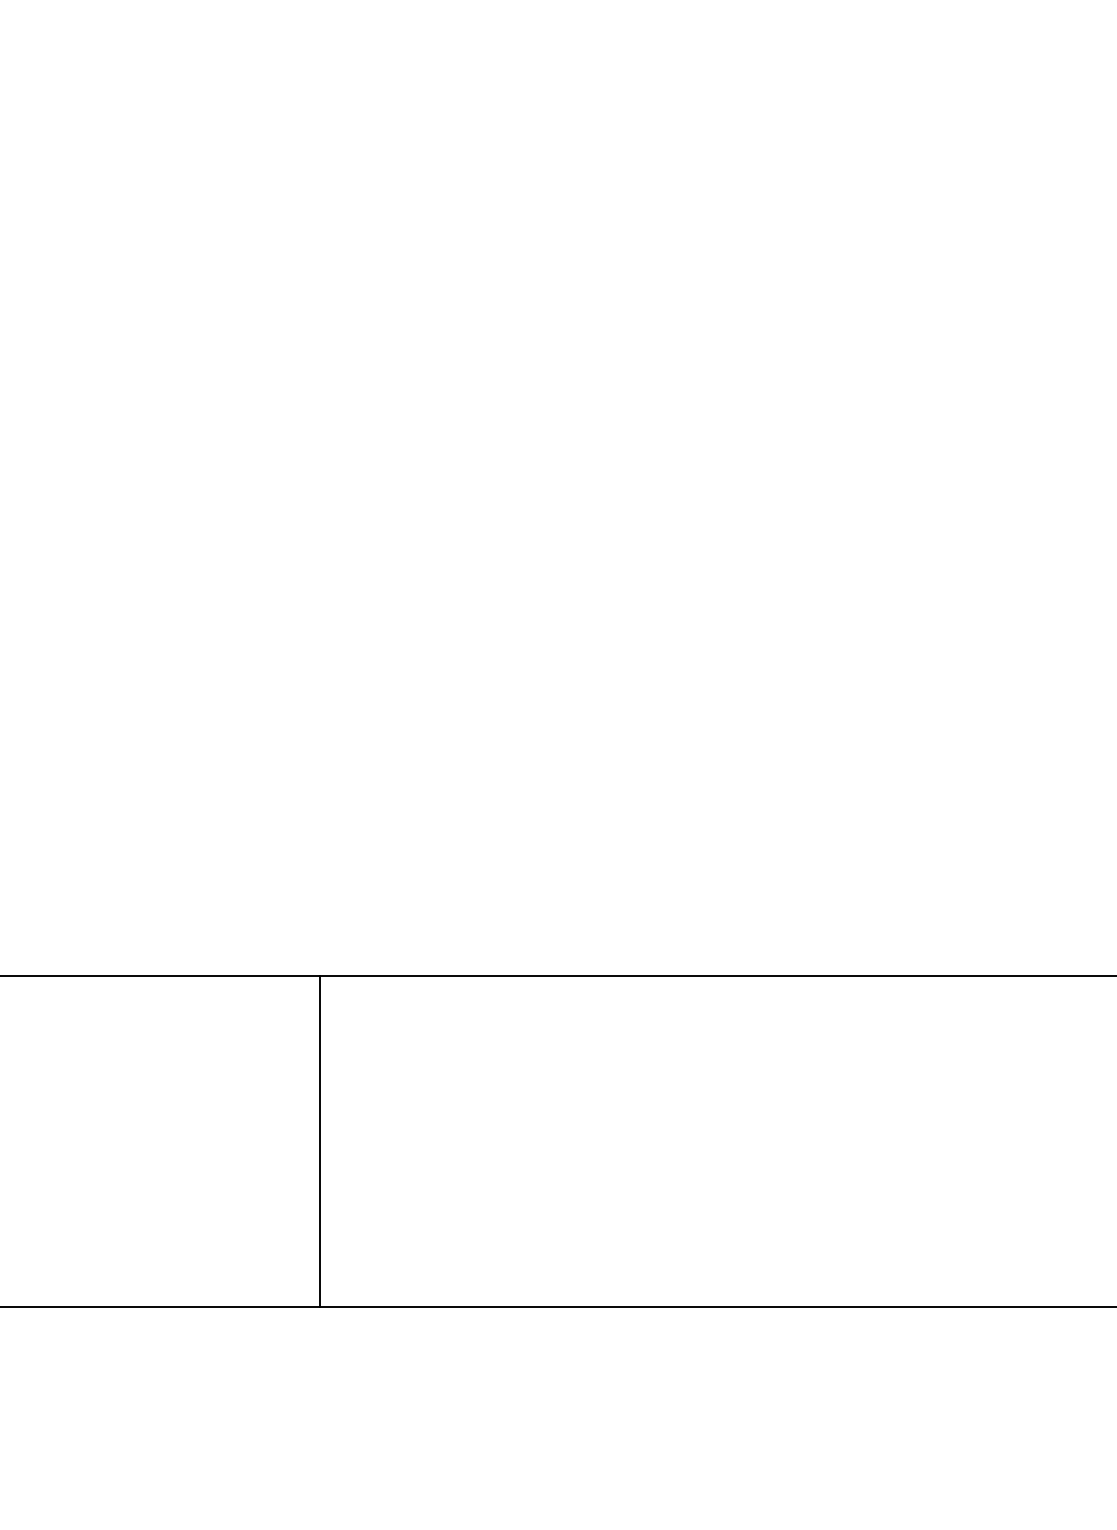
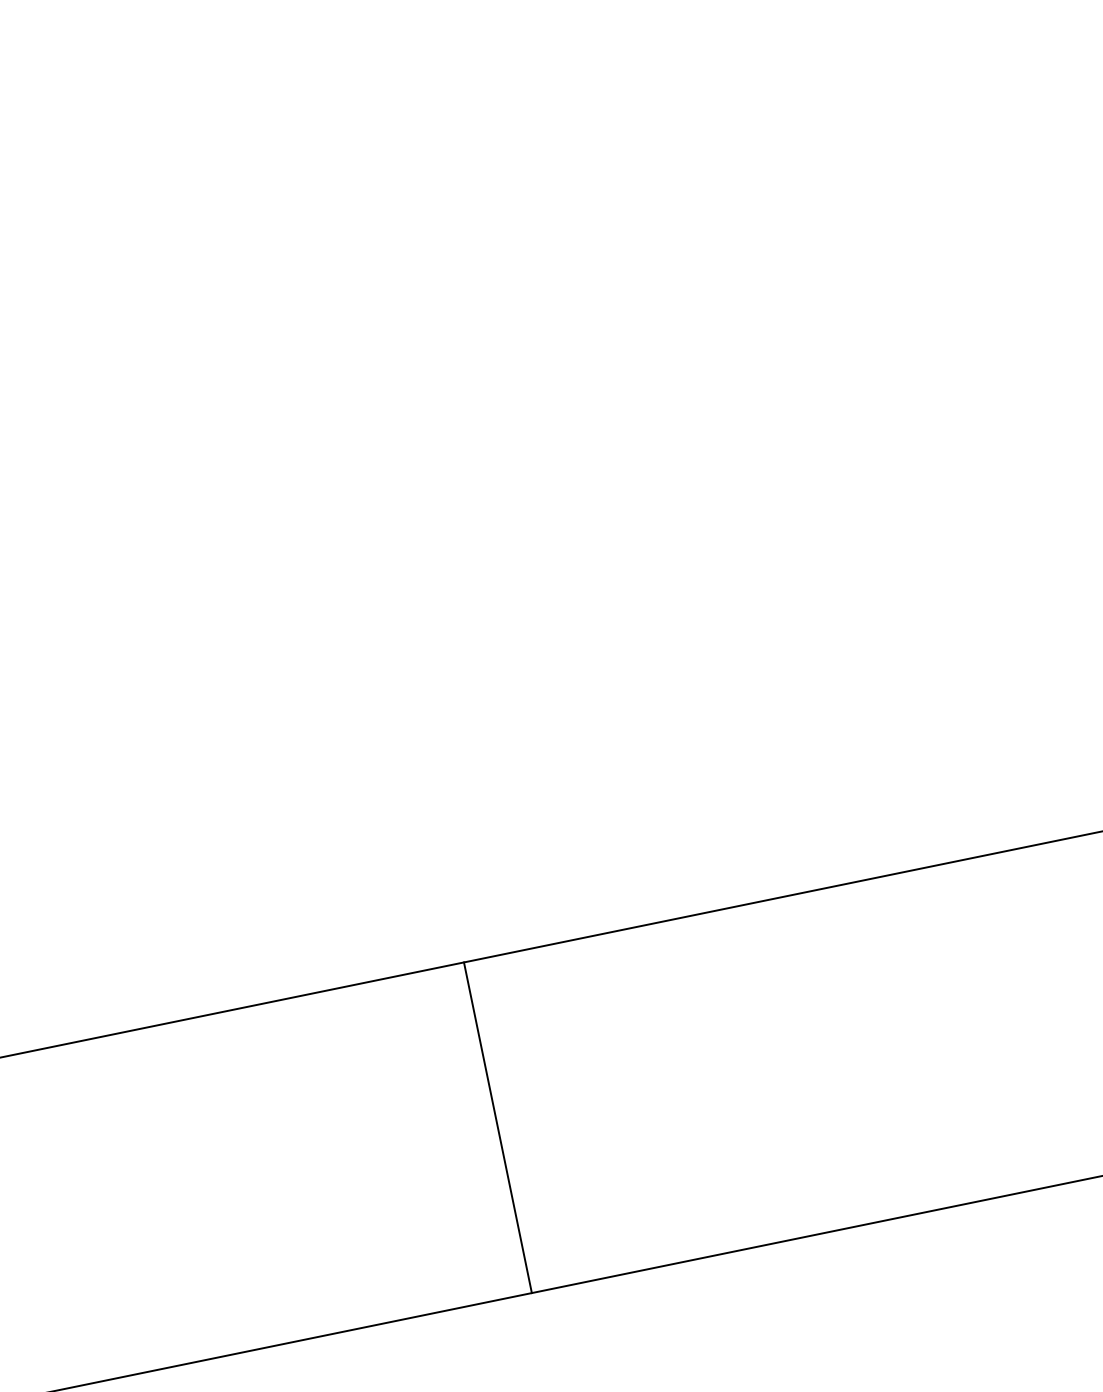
line: (319, 1141) -> (497, 1127), moved

